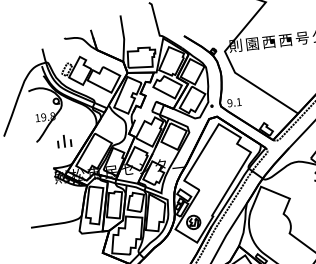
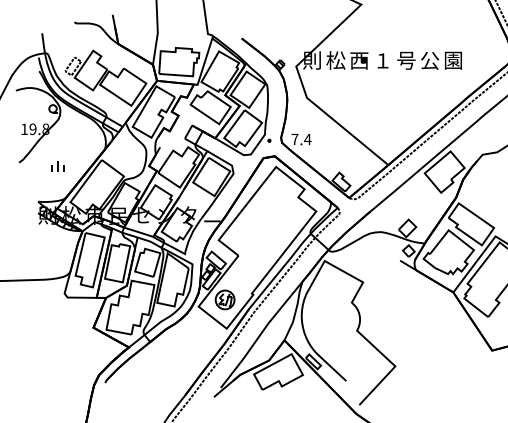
text: (285, 40) -> (382, 60), 西 -> １
text: (252, 43) -> (335, 60), 園 -> 松
text: (234, 102) -> (301, 139), 9.1 -> 7.4
part: (64, 141) -> (57, 166), size x0.62

